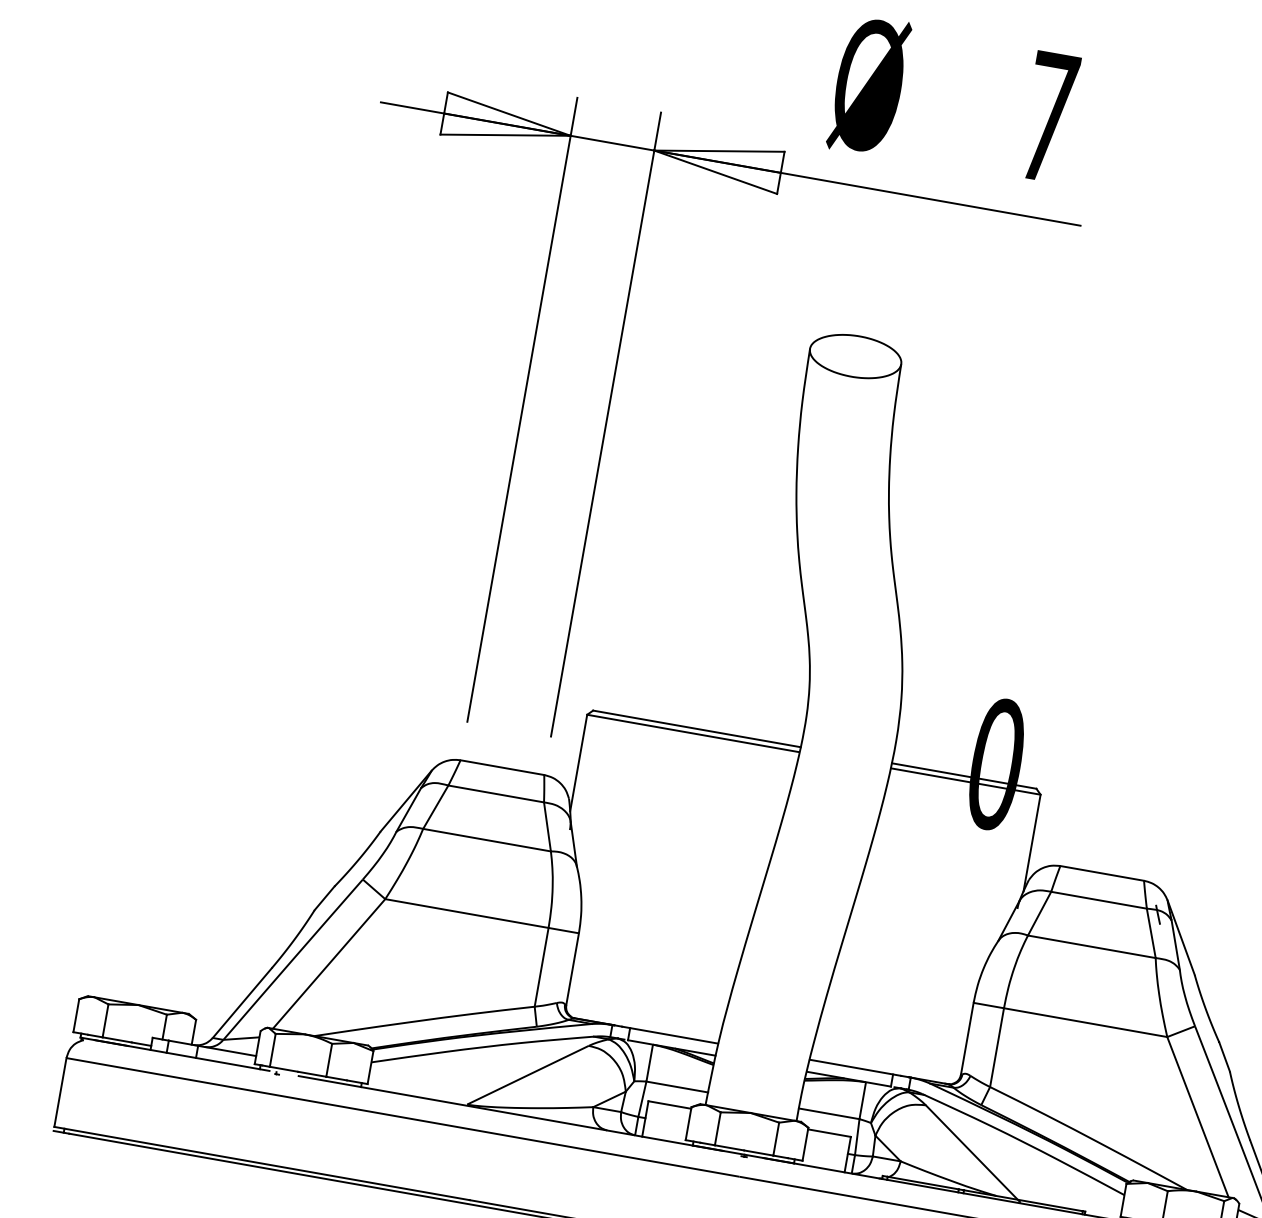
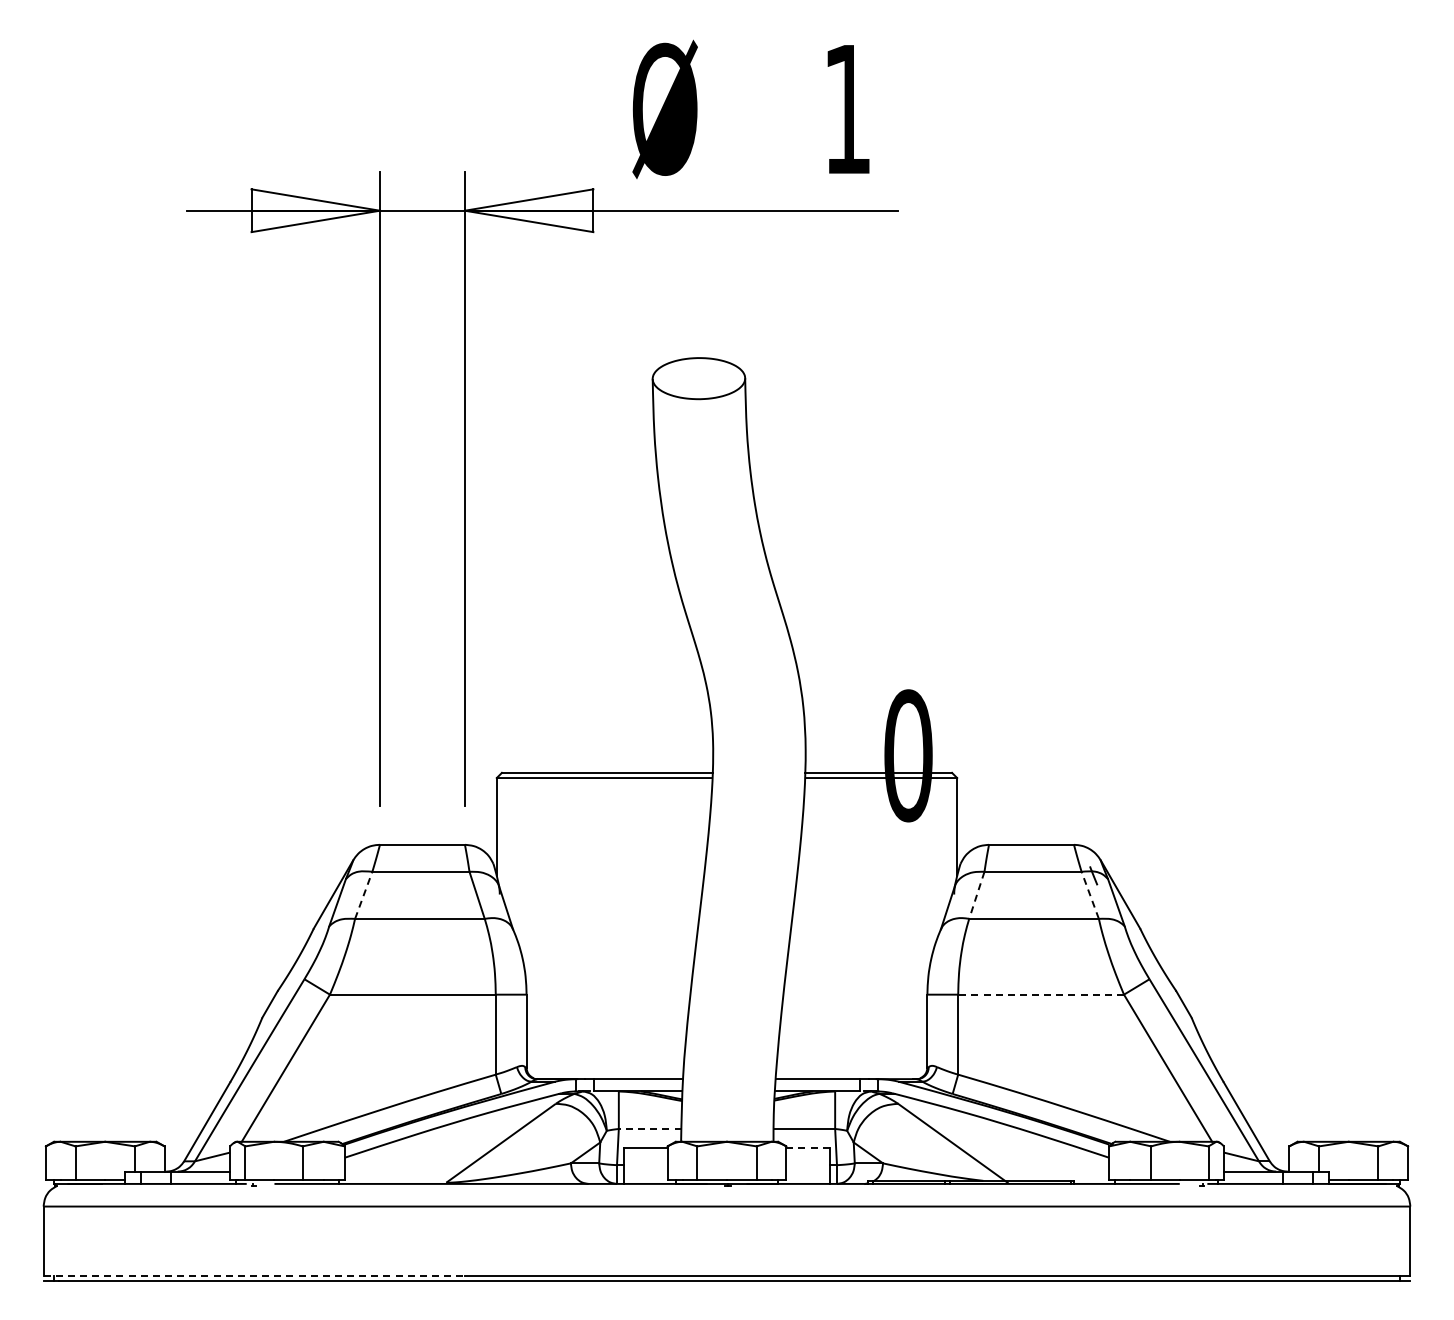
text: (1048, 117) -> (847, 109), 7 -> 1
line: (435, 806) -> (363, 894), solid -> dashed
line: (1039, 913) -> (976, 895), solid -> dashed
line: (1151, 932) -> (1090, 894), solid -> dashed
line: (1086, 1022) -> (1041, 994), solid -> dashed
line: (676, 1086) -> (649, 1128), solid -> dashed
line: (830, 1132) -> (808, 1147), solid -> dashed
line: (262, 1163) -> (254, 1276), solid -> dashed

